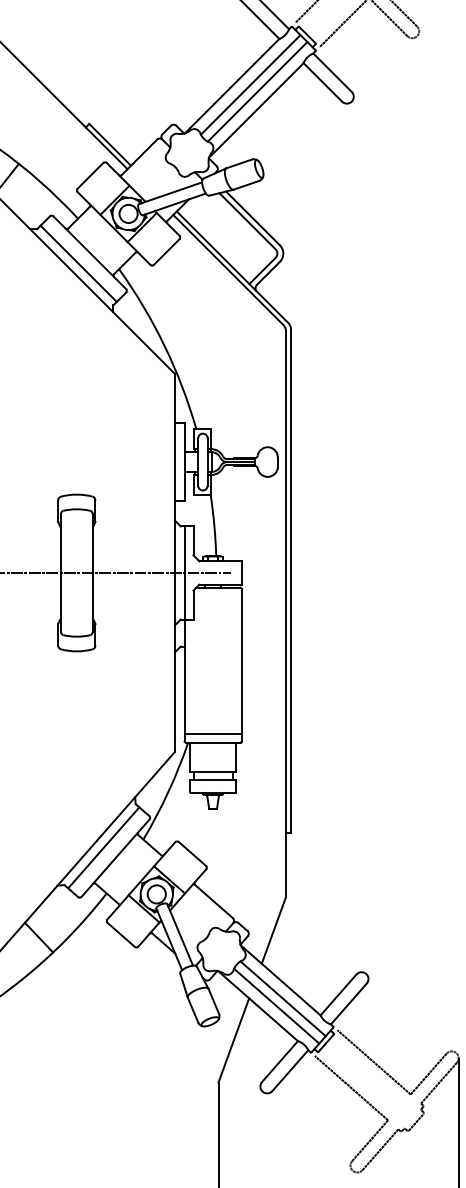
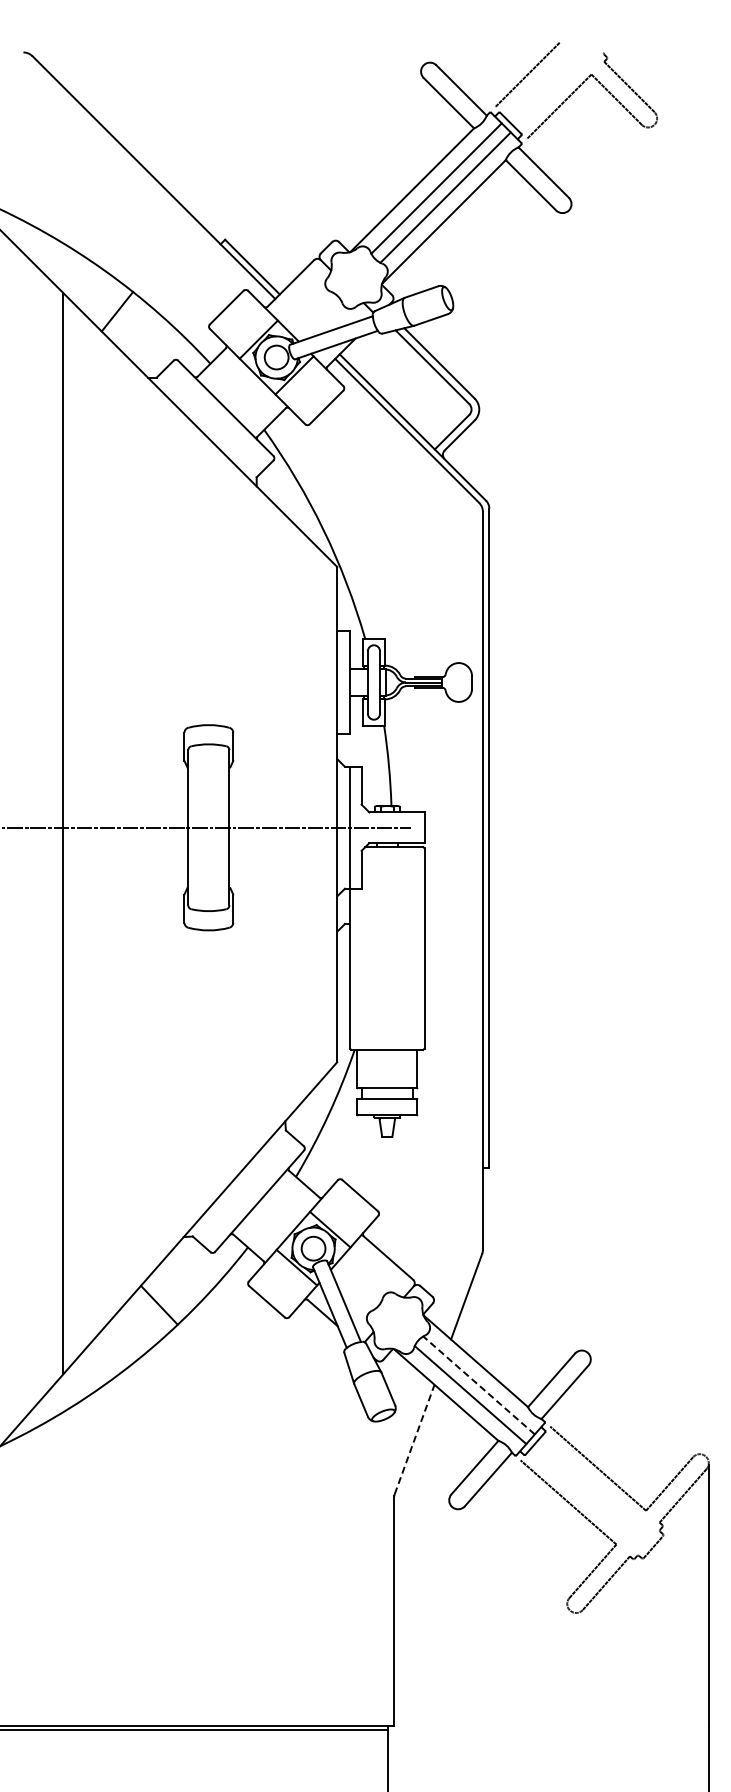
line: (78, 263) -> (211, 422), removed
line: (213, 733) -> (387, 1038), removed
line: (103, 847) -> (243, 1187), removed
line: (282, 998) -> (478, 1385), solid -> dashed
line: (233, 1040) -> (414, 1439), solid -> dashed

